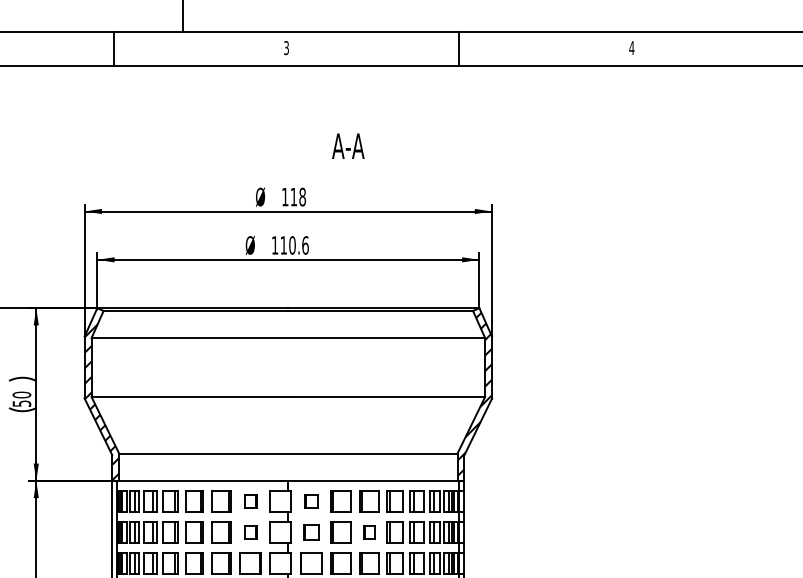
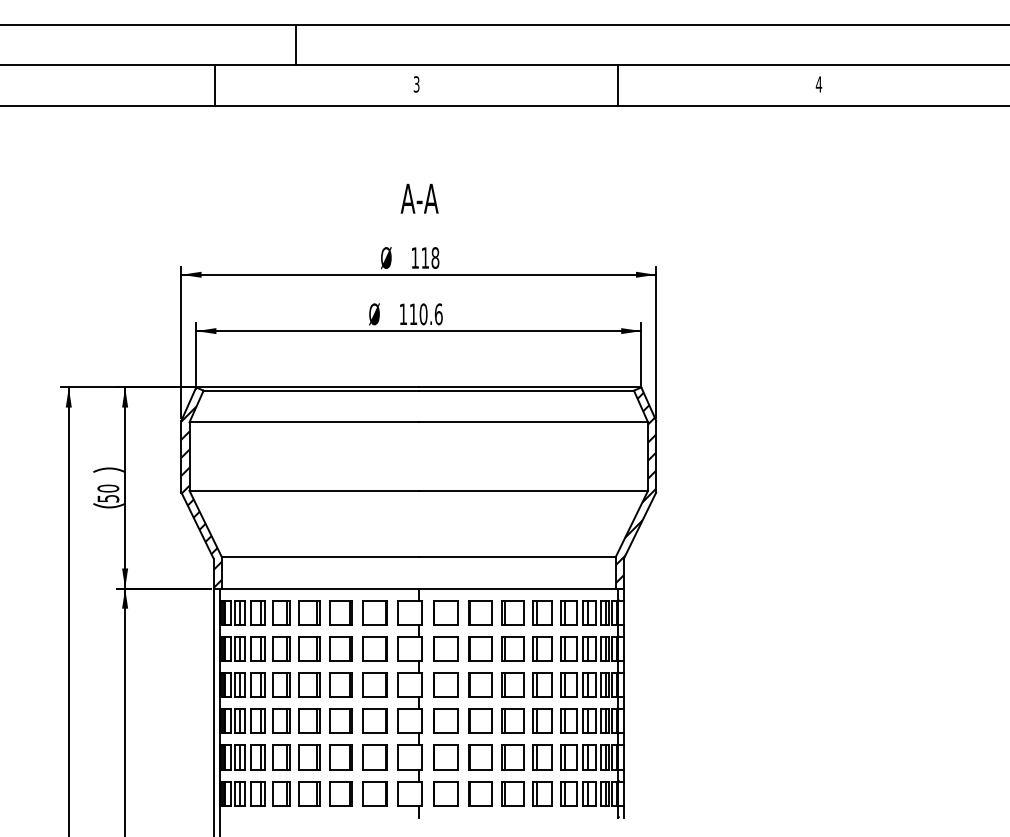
text: (348, 146) -> (419, 198), moved
part: (250, 501) -> (374, 612), size x1.67
part: (311, 501) -> (445, 612), size x1.67
part: (250, 532) -> (374, 648), size x1.67
part: (311, 532) -> (445, 648), size x1.43
part: (368, 532) -> (512, 648), size x1.67

